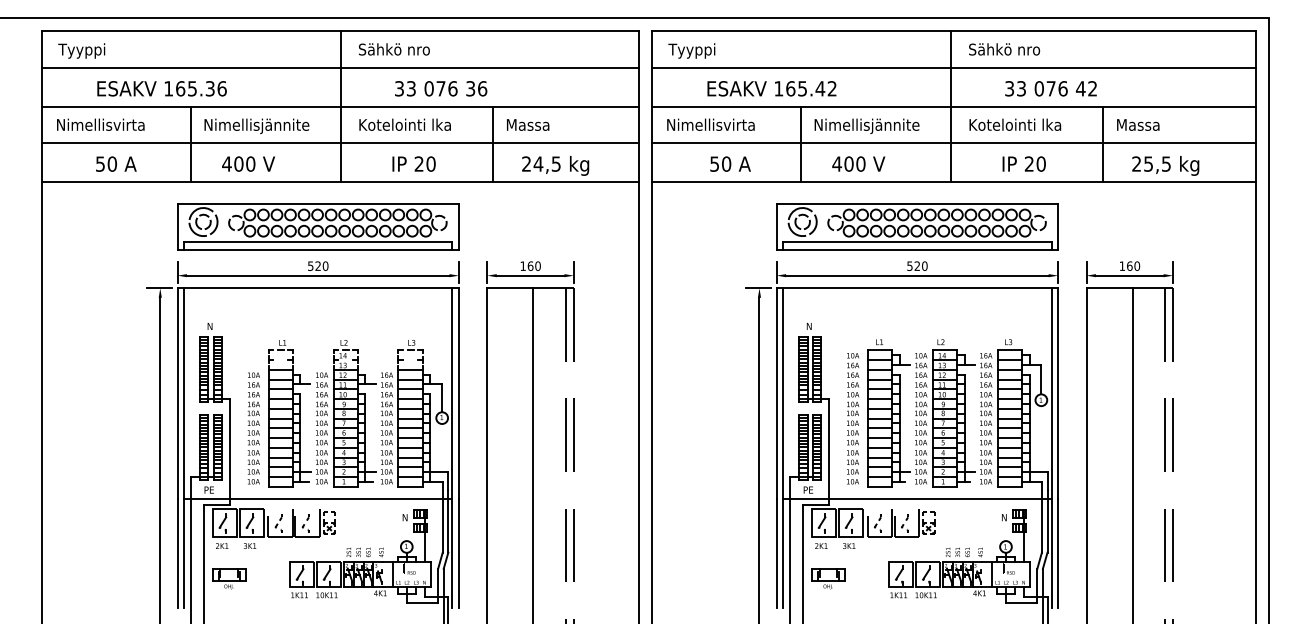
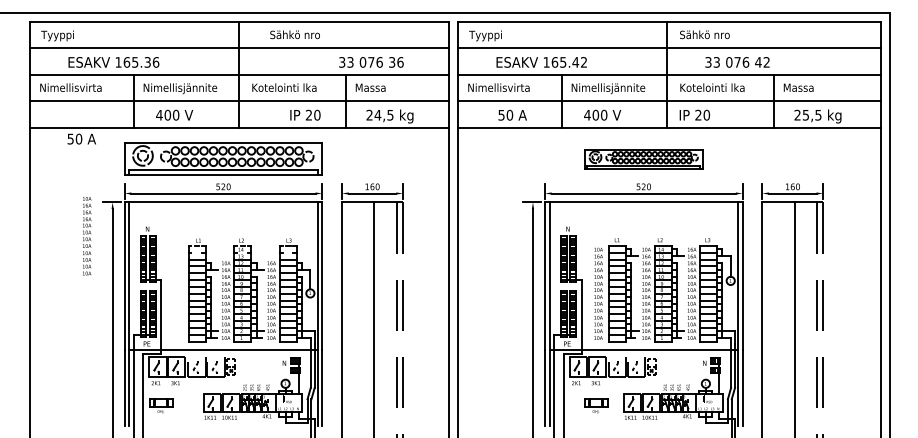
text: (394, 49) -> (295, 34), moved
text: (441, 88) -> (371, 62), moved
text: (116, 163) -> (81, 138), moved
text: (413, 163) -> (305, 114), moved
text: (1023, 163) -> (694, 114), moved
part: (917, 226) -> (643, 159), size x0.6
text: (253, 428) -> (86, 236), moved
part: (828, 578) -> (596, 405), moved

